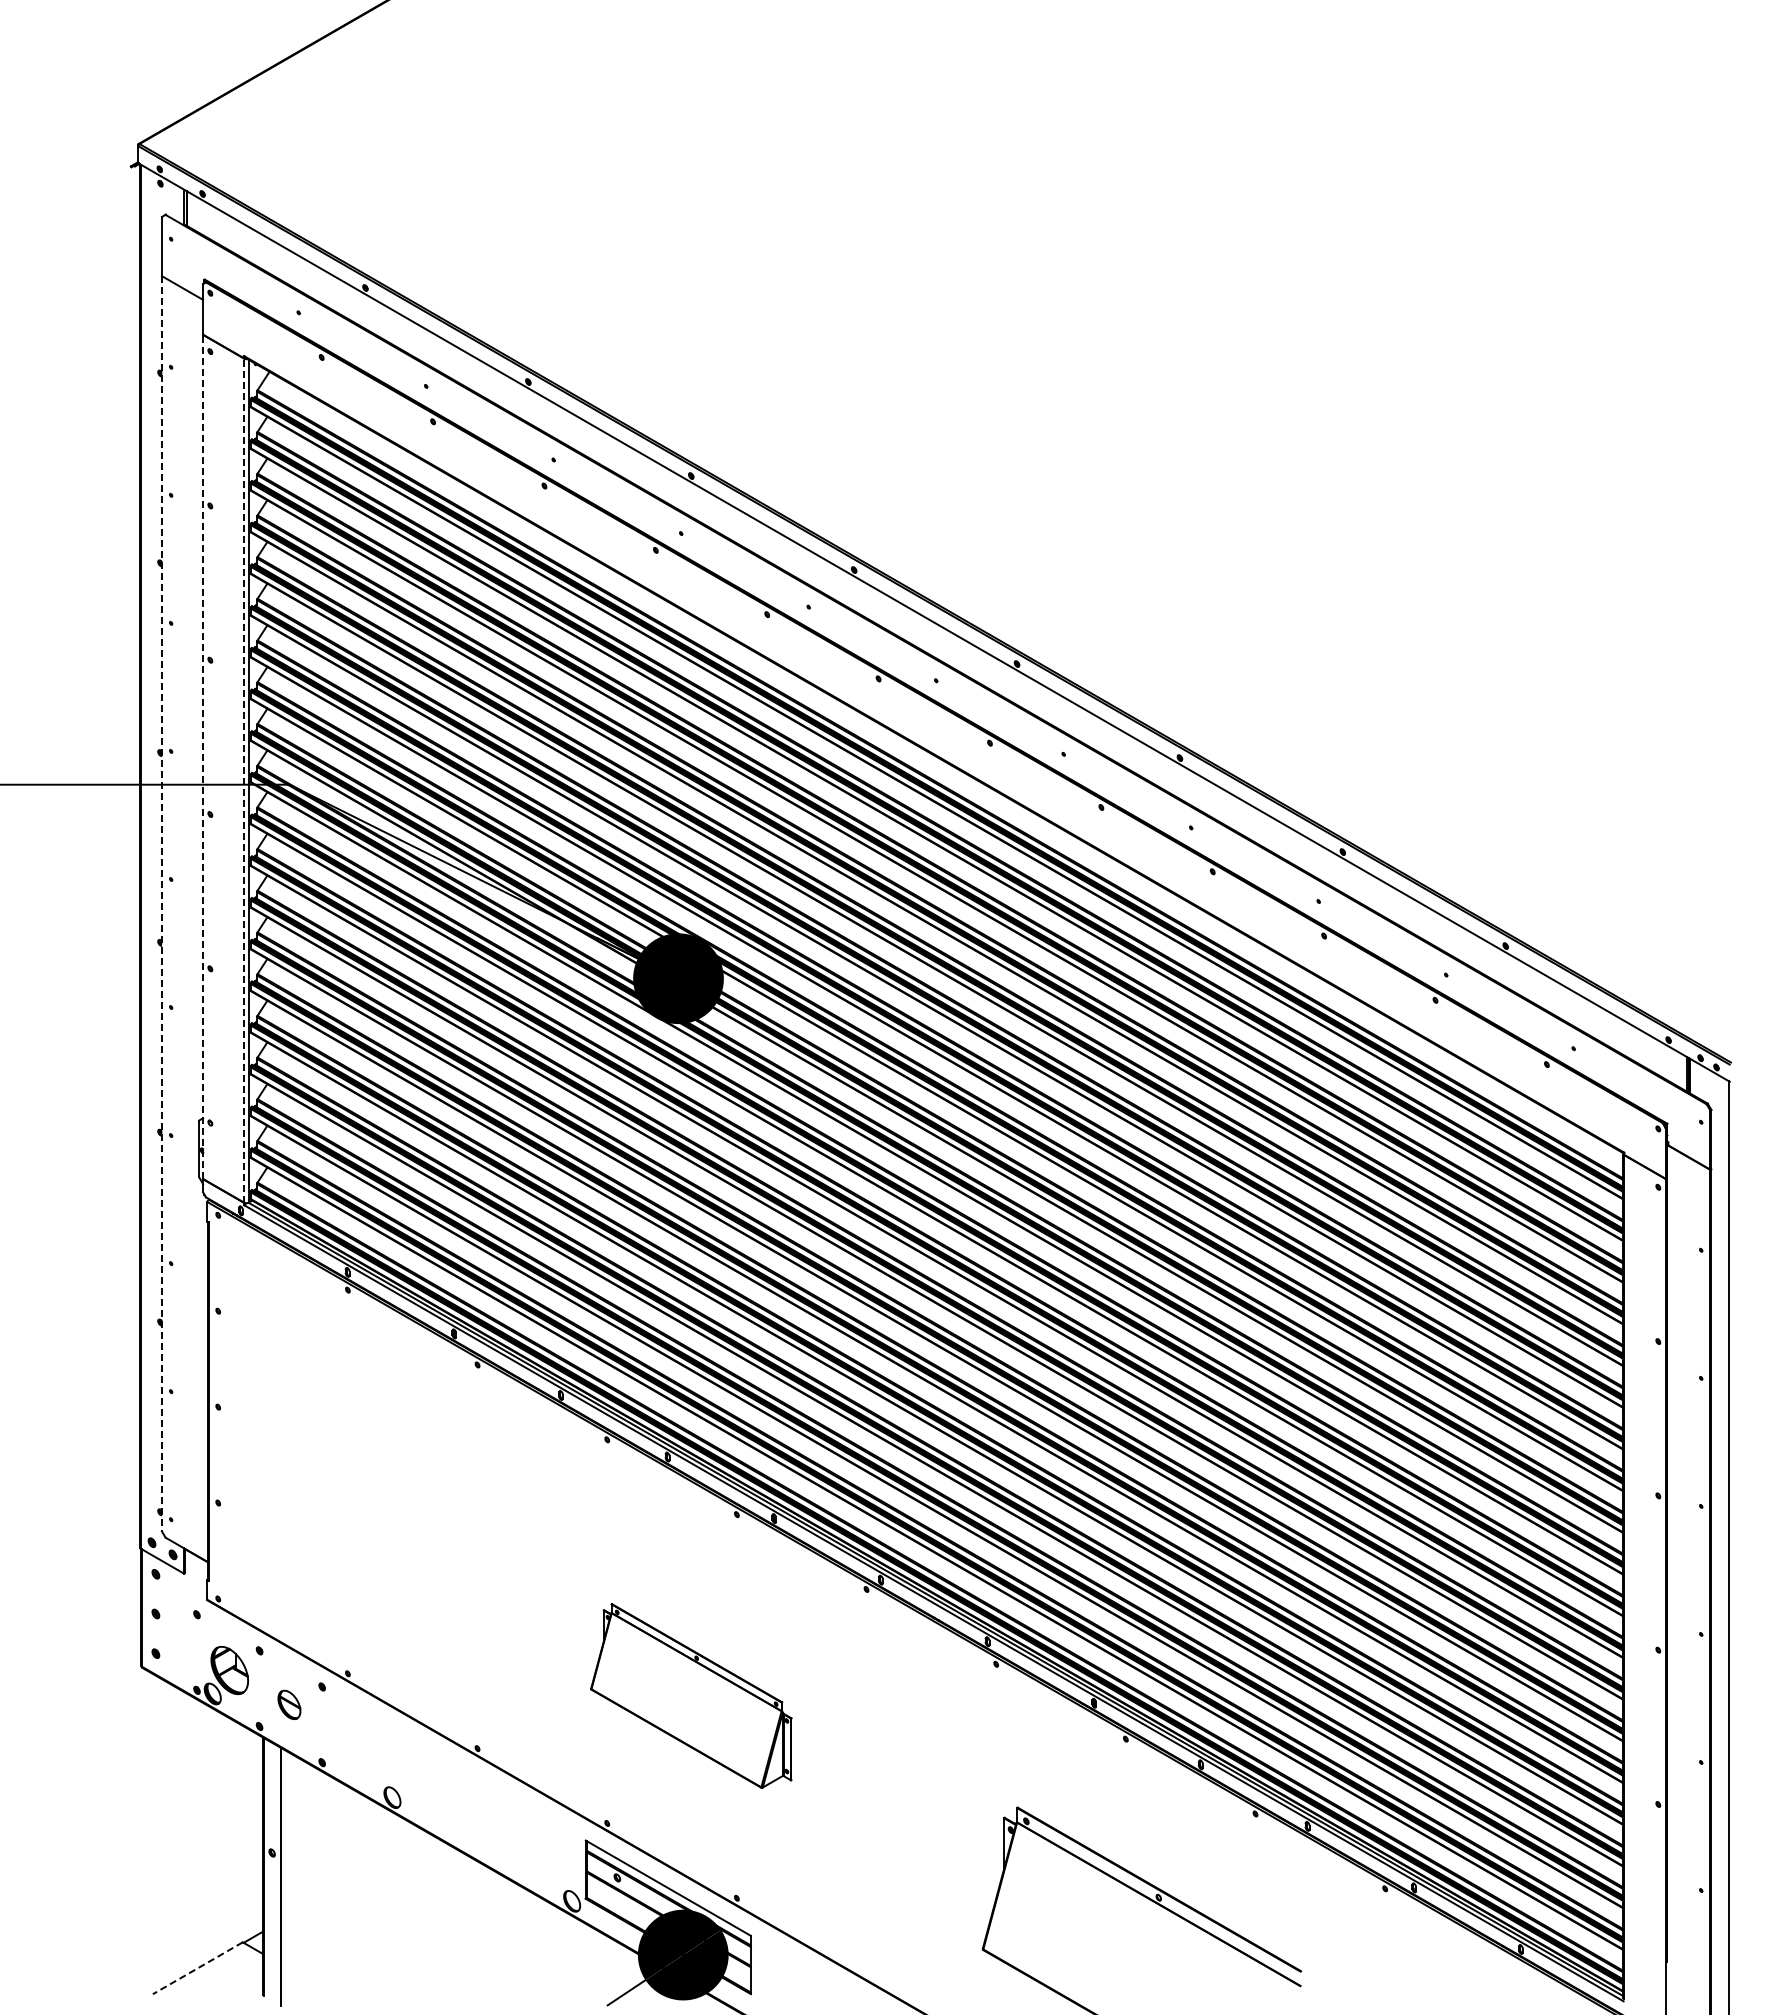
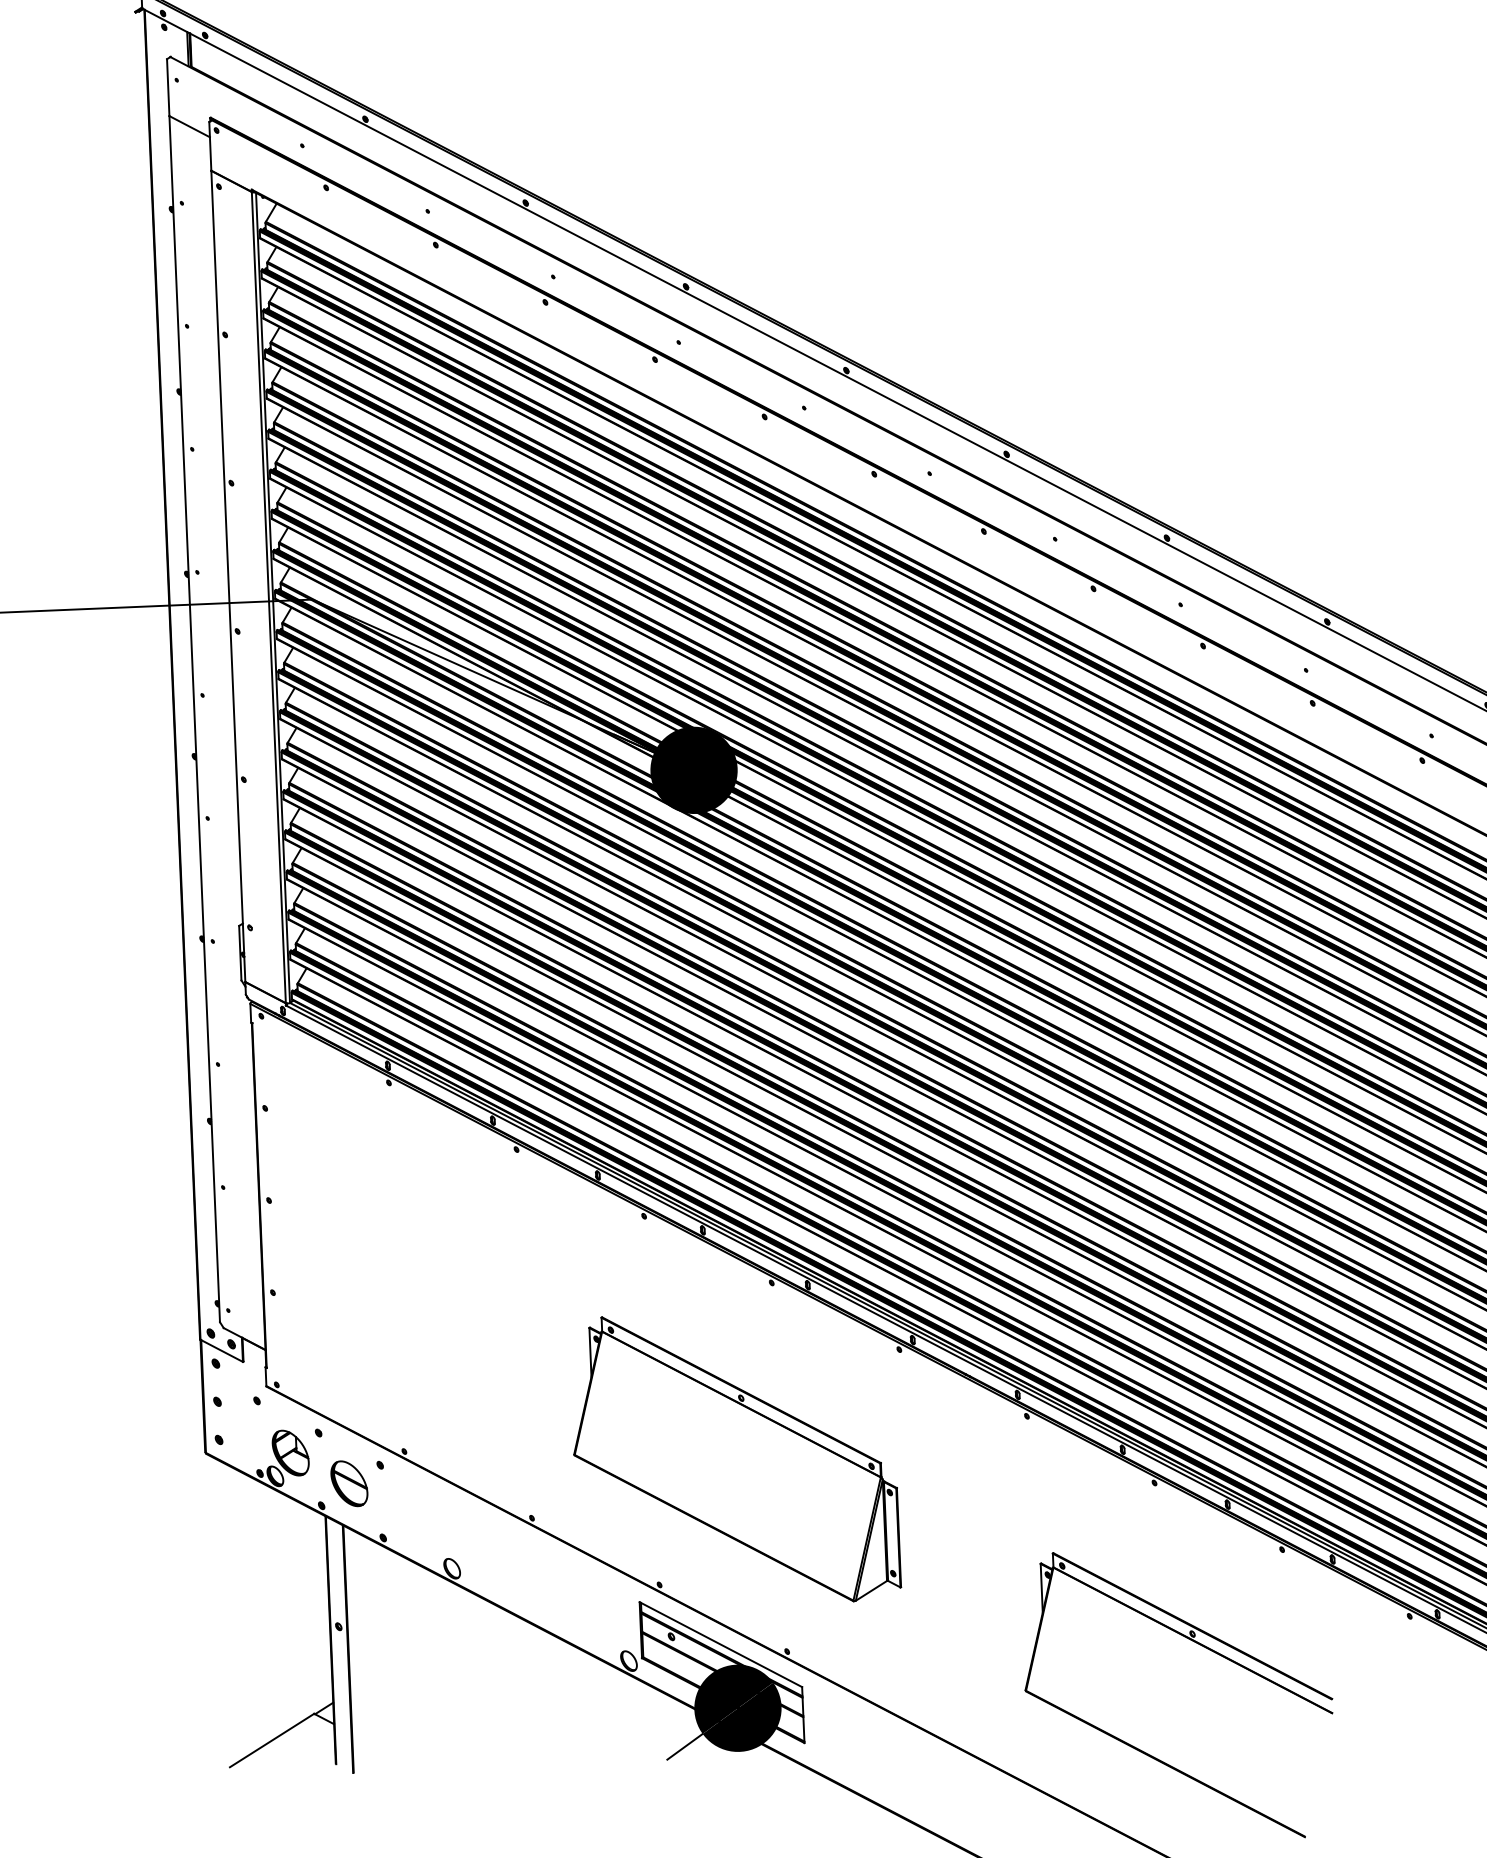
line: (203, 756) -> (228, 575), dashed -> solid
line: (244, 780) -> (269, 597), dashed -> solid
line: (161, 903) -> (194, 718), dashed -> solid
part: (691, 1695) -> (735, 1458), size x1.67
part: (289, 1704) -> (349, 1483), size x1.67
line: (197, 1968) -> (271, 1740), dashed -> solid

